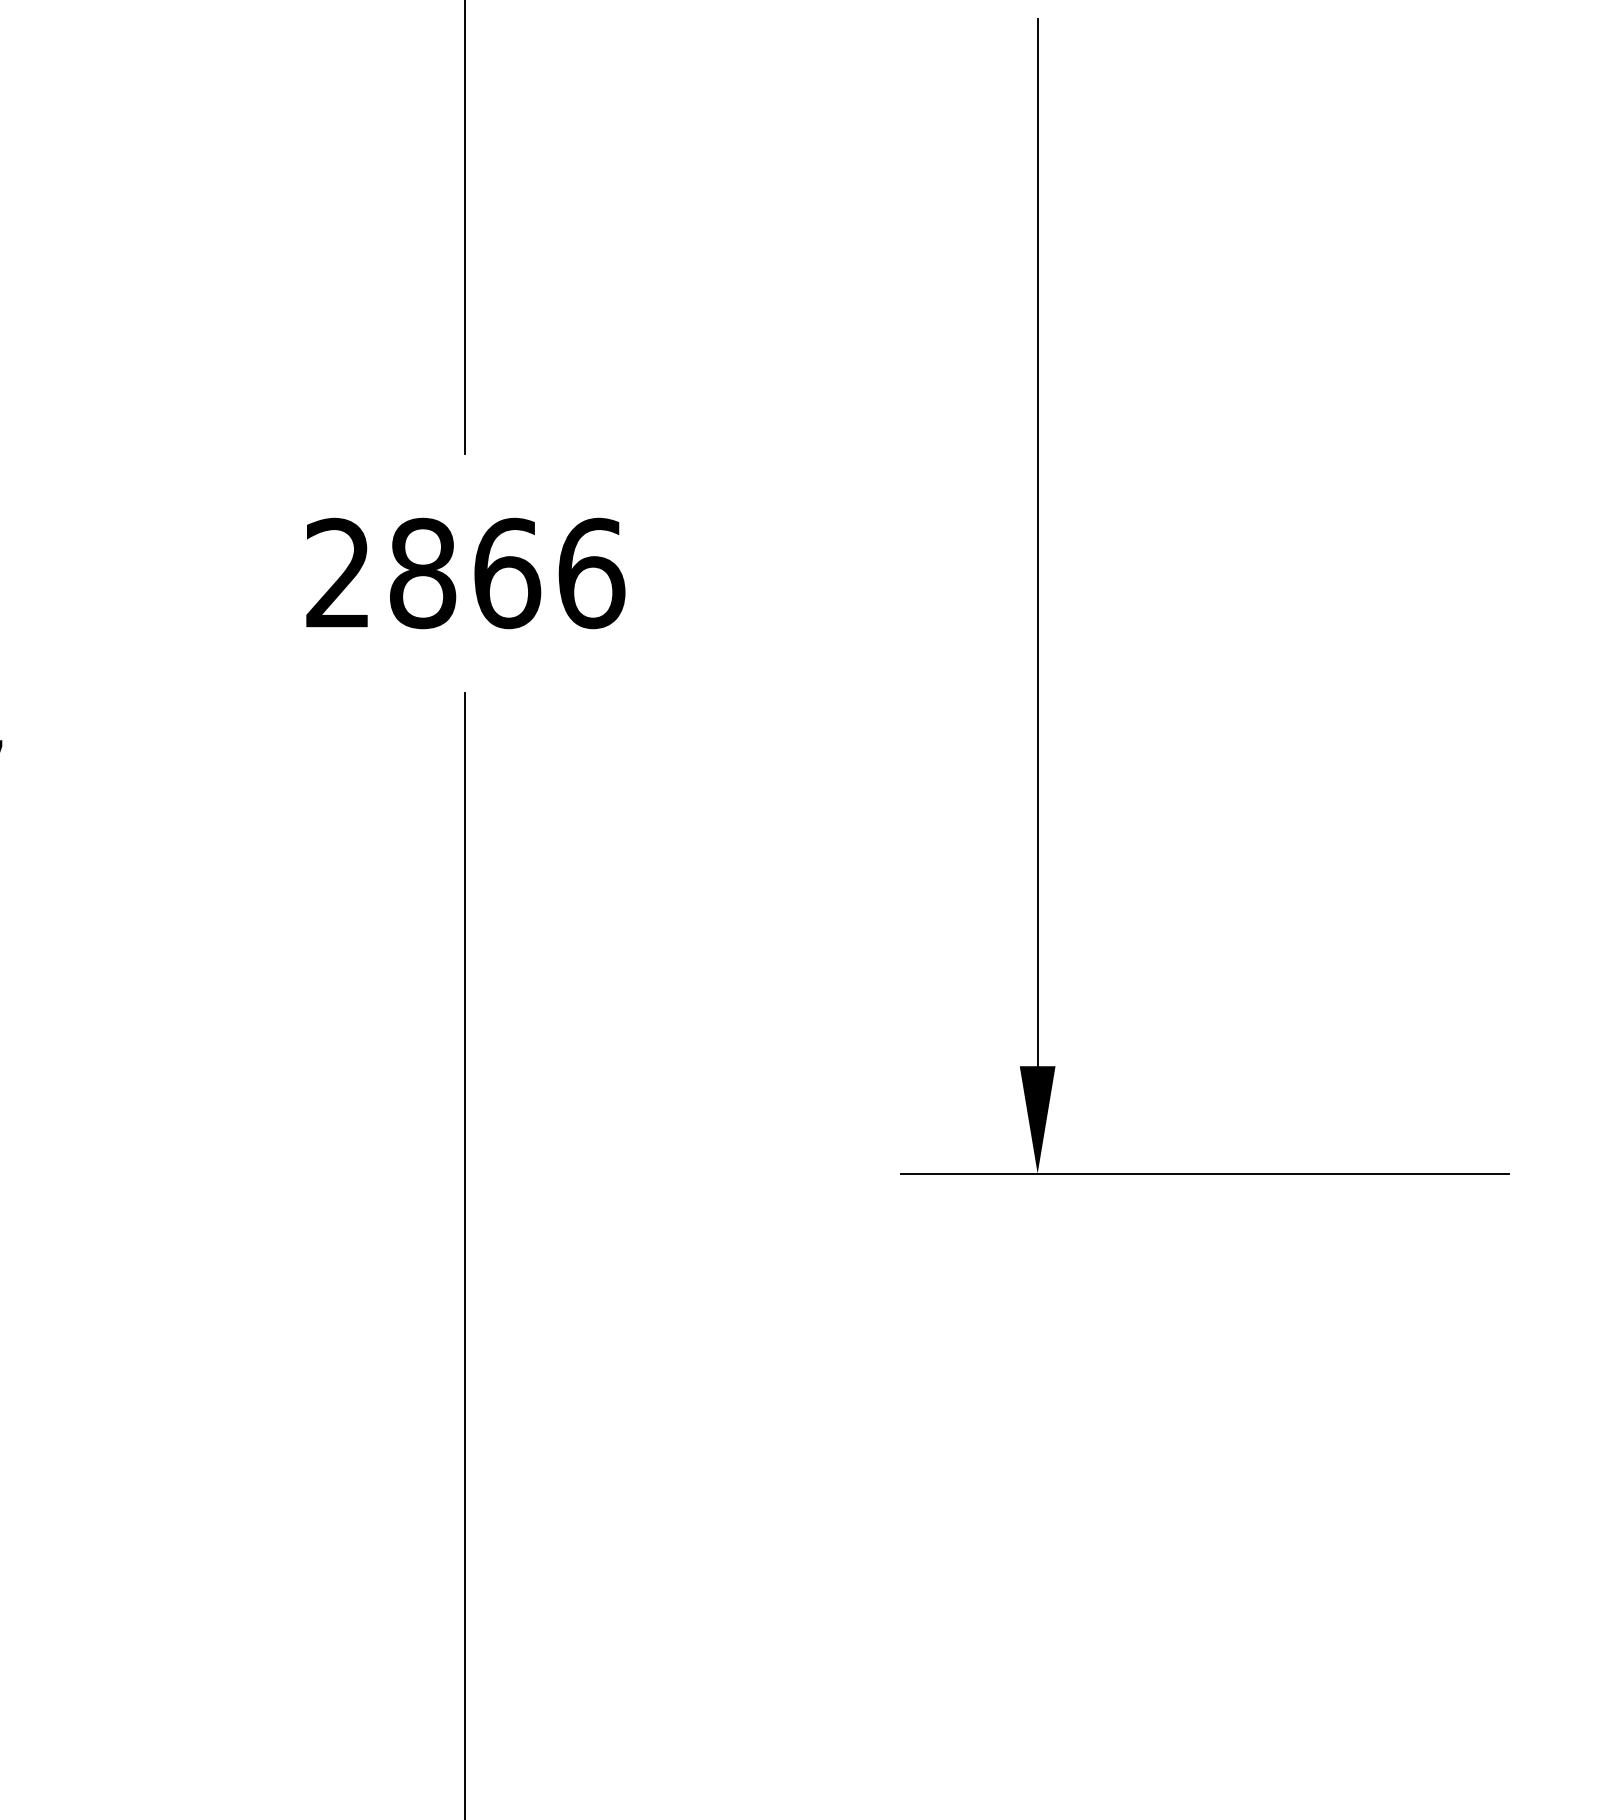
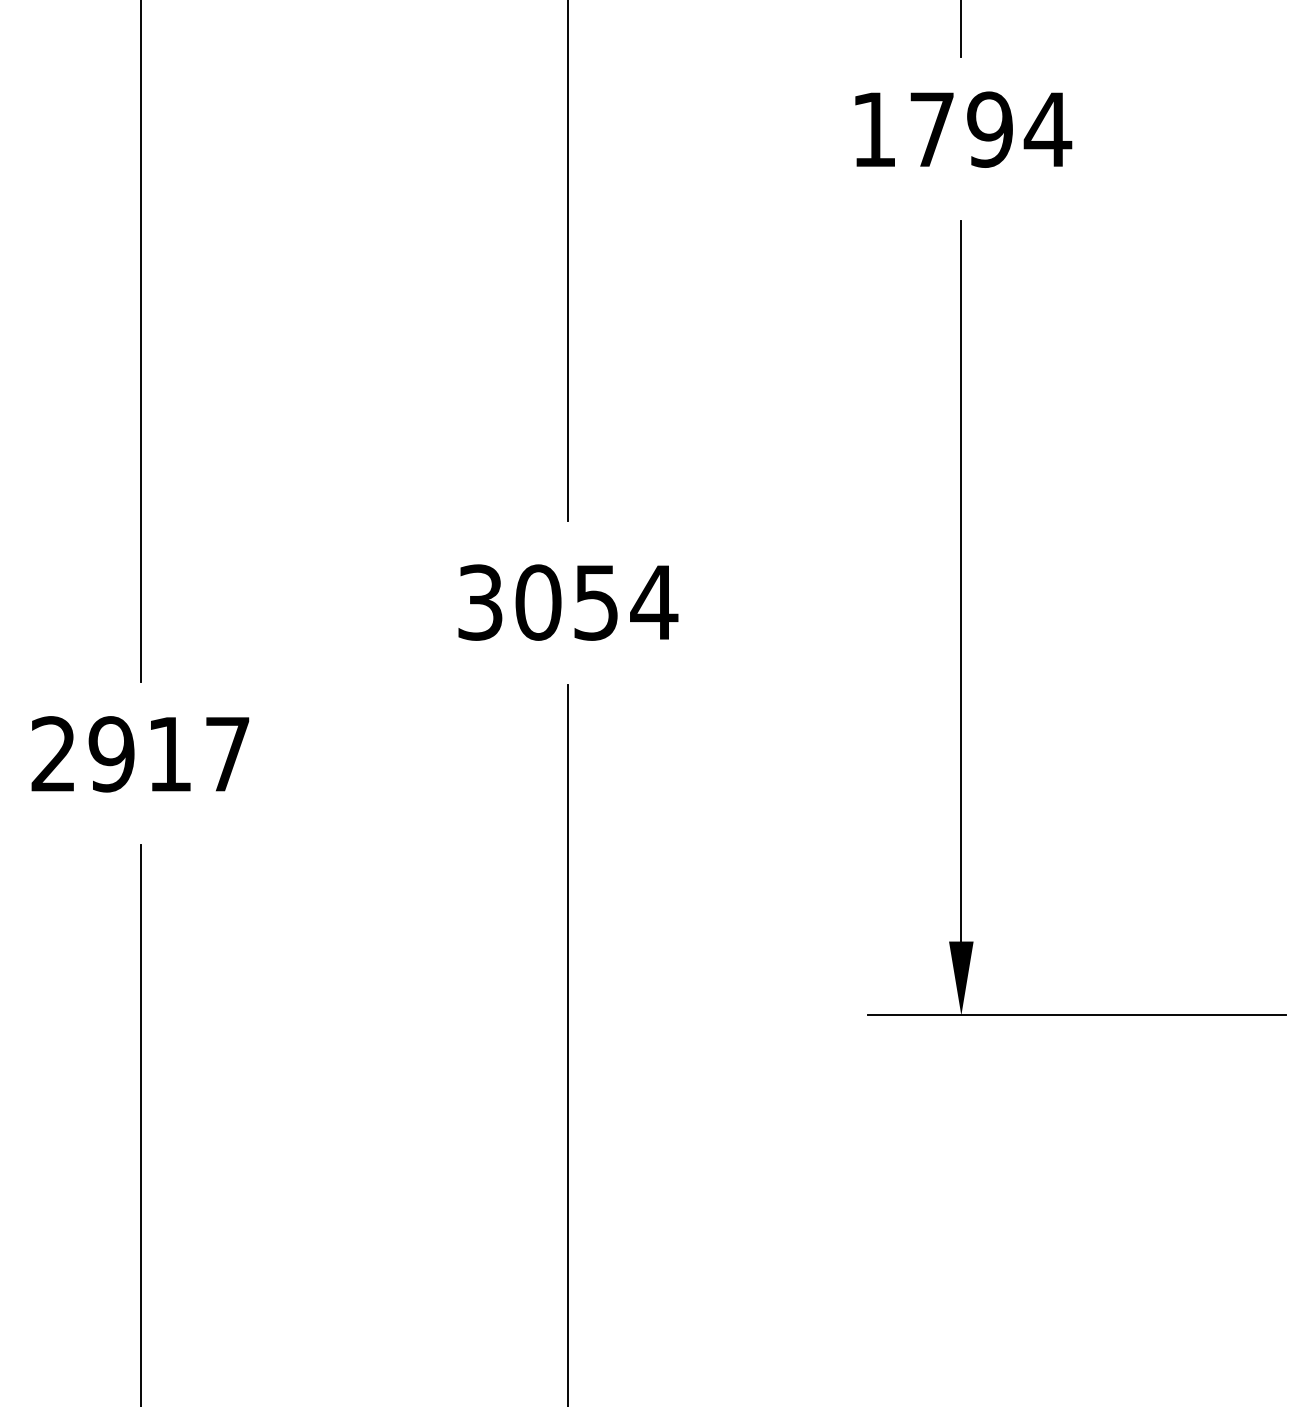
text: (466, 573) -> (568, 602), 2866 -> 3054

